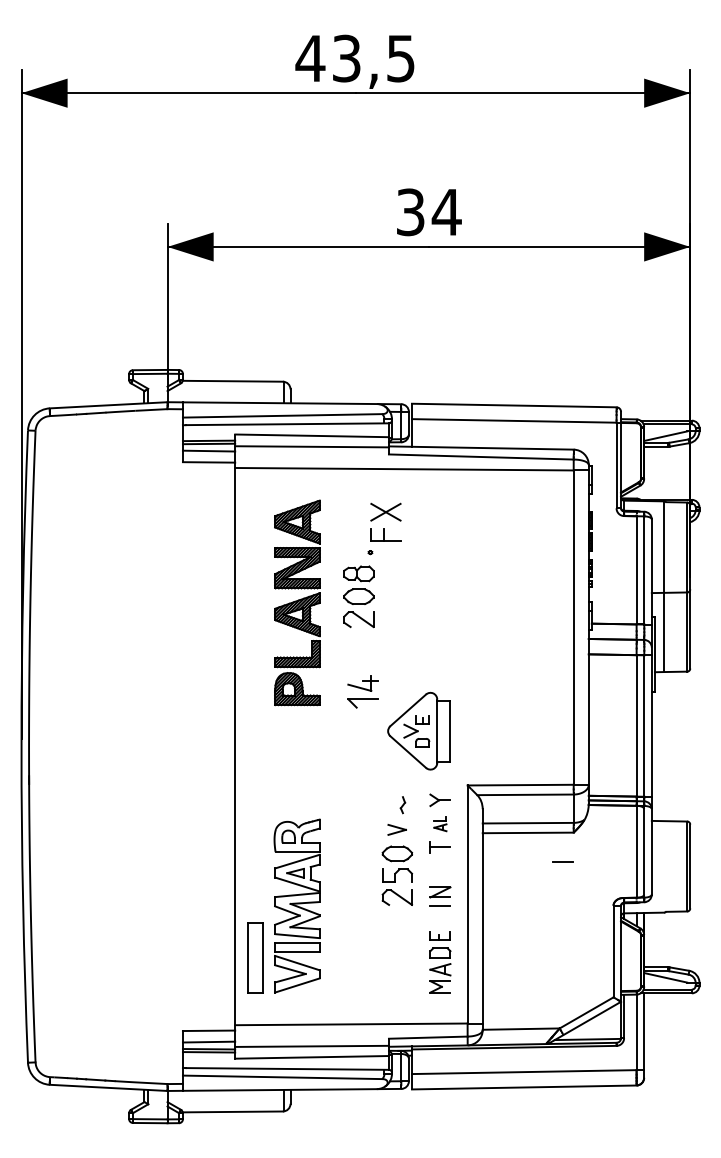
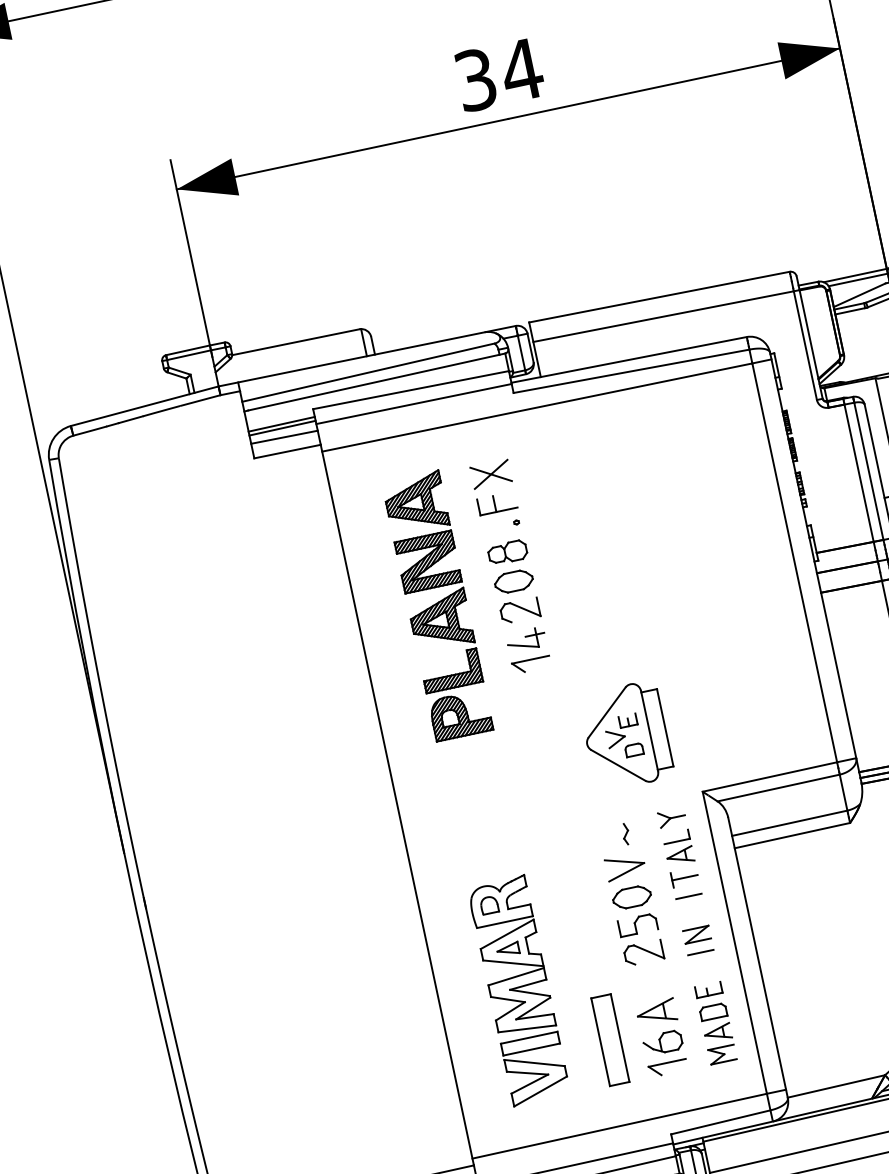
part: (382, 515) -> (487, 479), moved
part: (362, 691) -> (527, 649), moved
part: (440, 823) -> (678, 847), size x1.67
part: (396, 829) -> (624, 866), size x1.67
line: (562, 861) -> (687, 895), moved
part: (255, 957) -> (610, 1039), moved
part: (397, 964) -> (662, 1037), added

